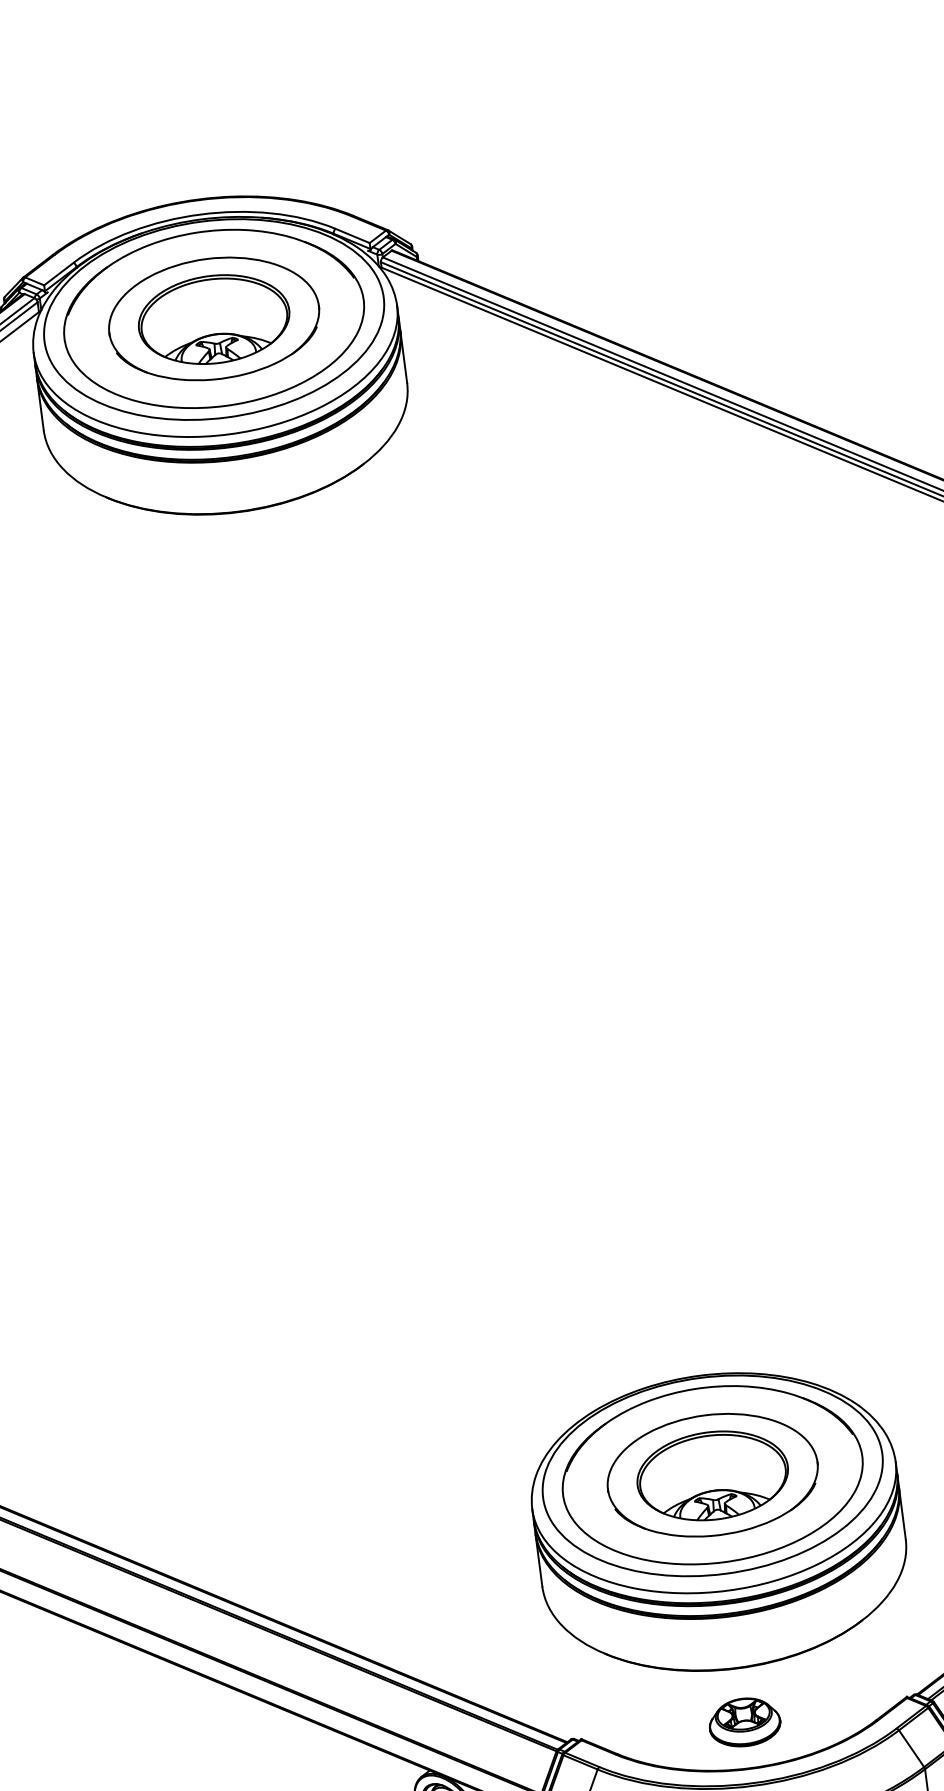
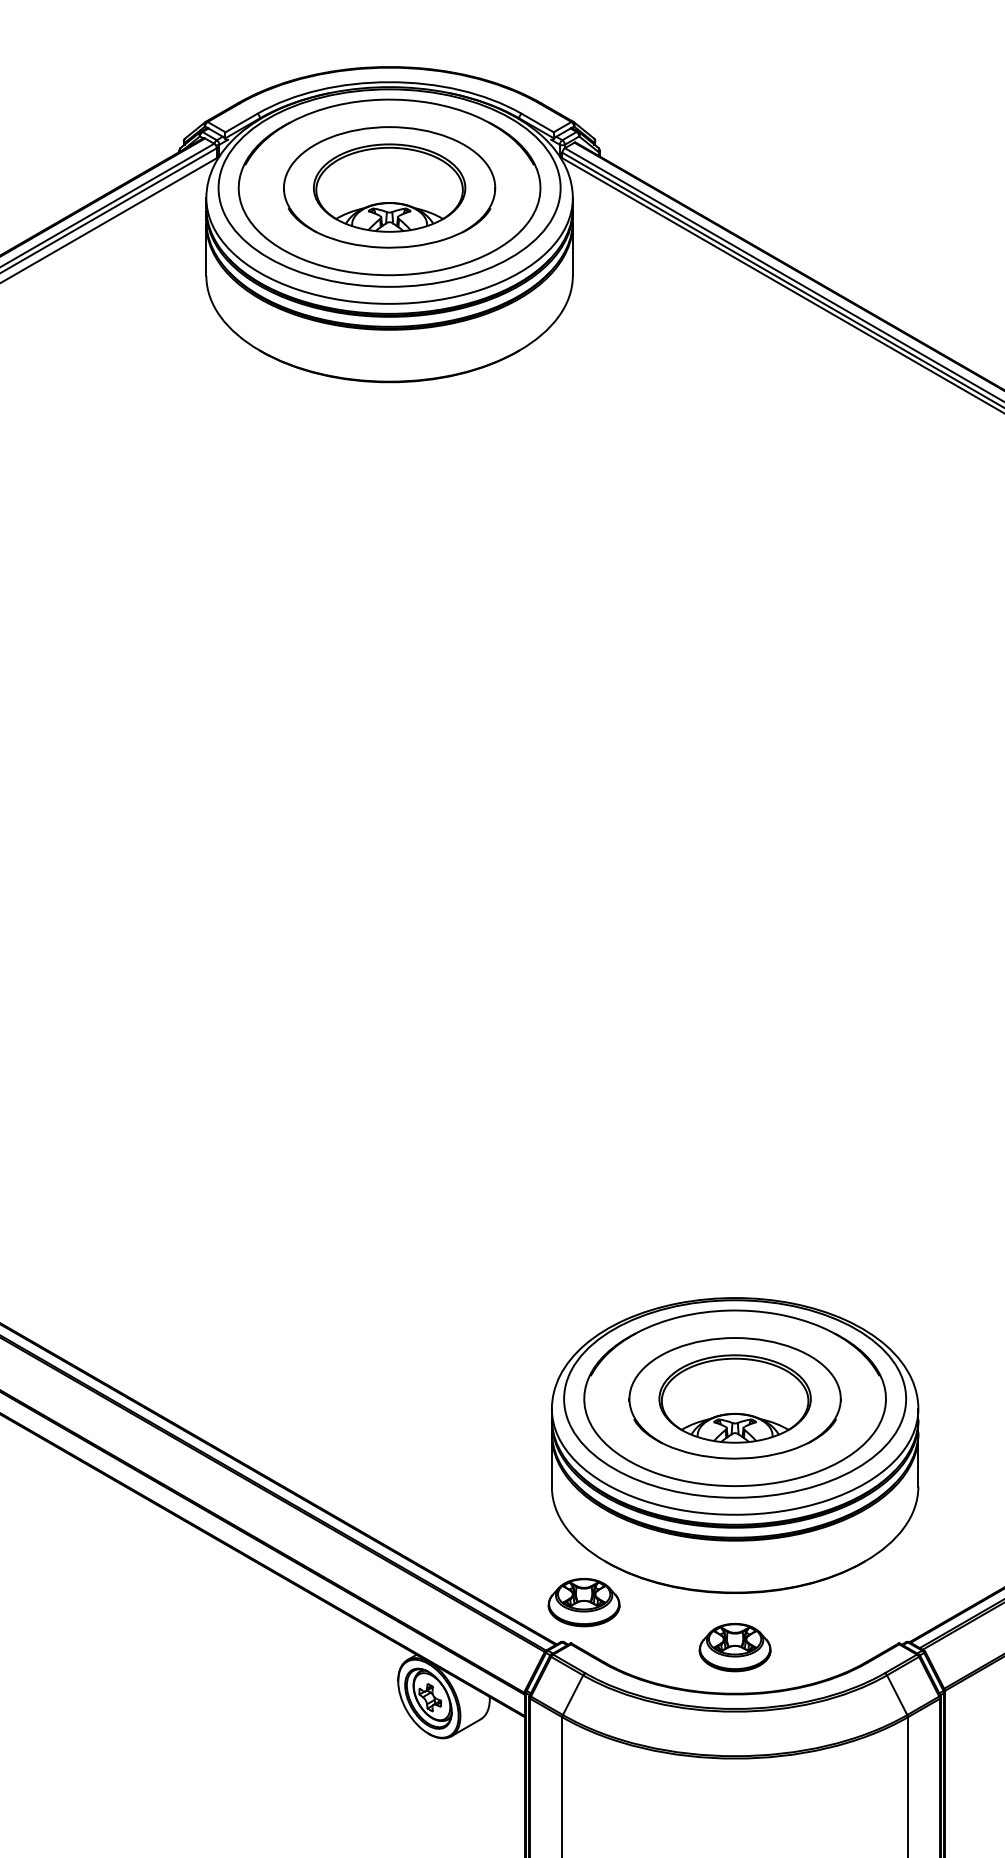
part: (588, 1697) -> (583, 1602), added

